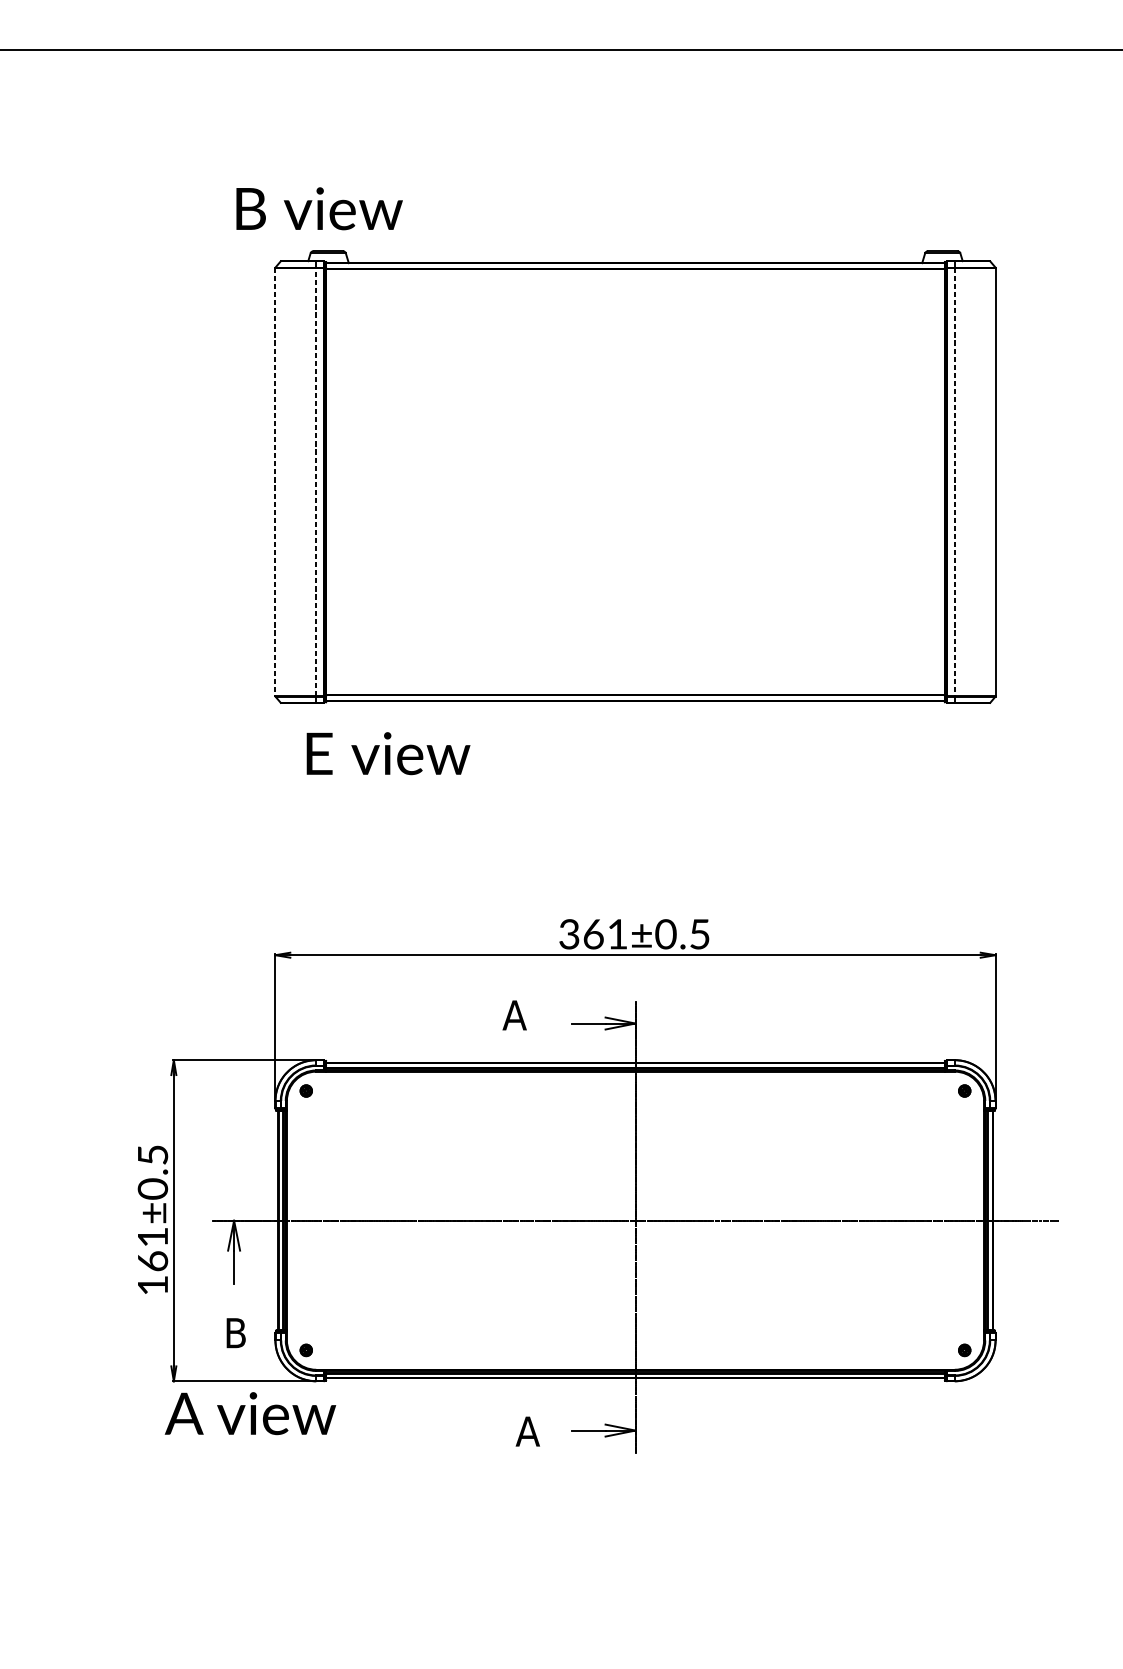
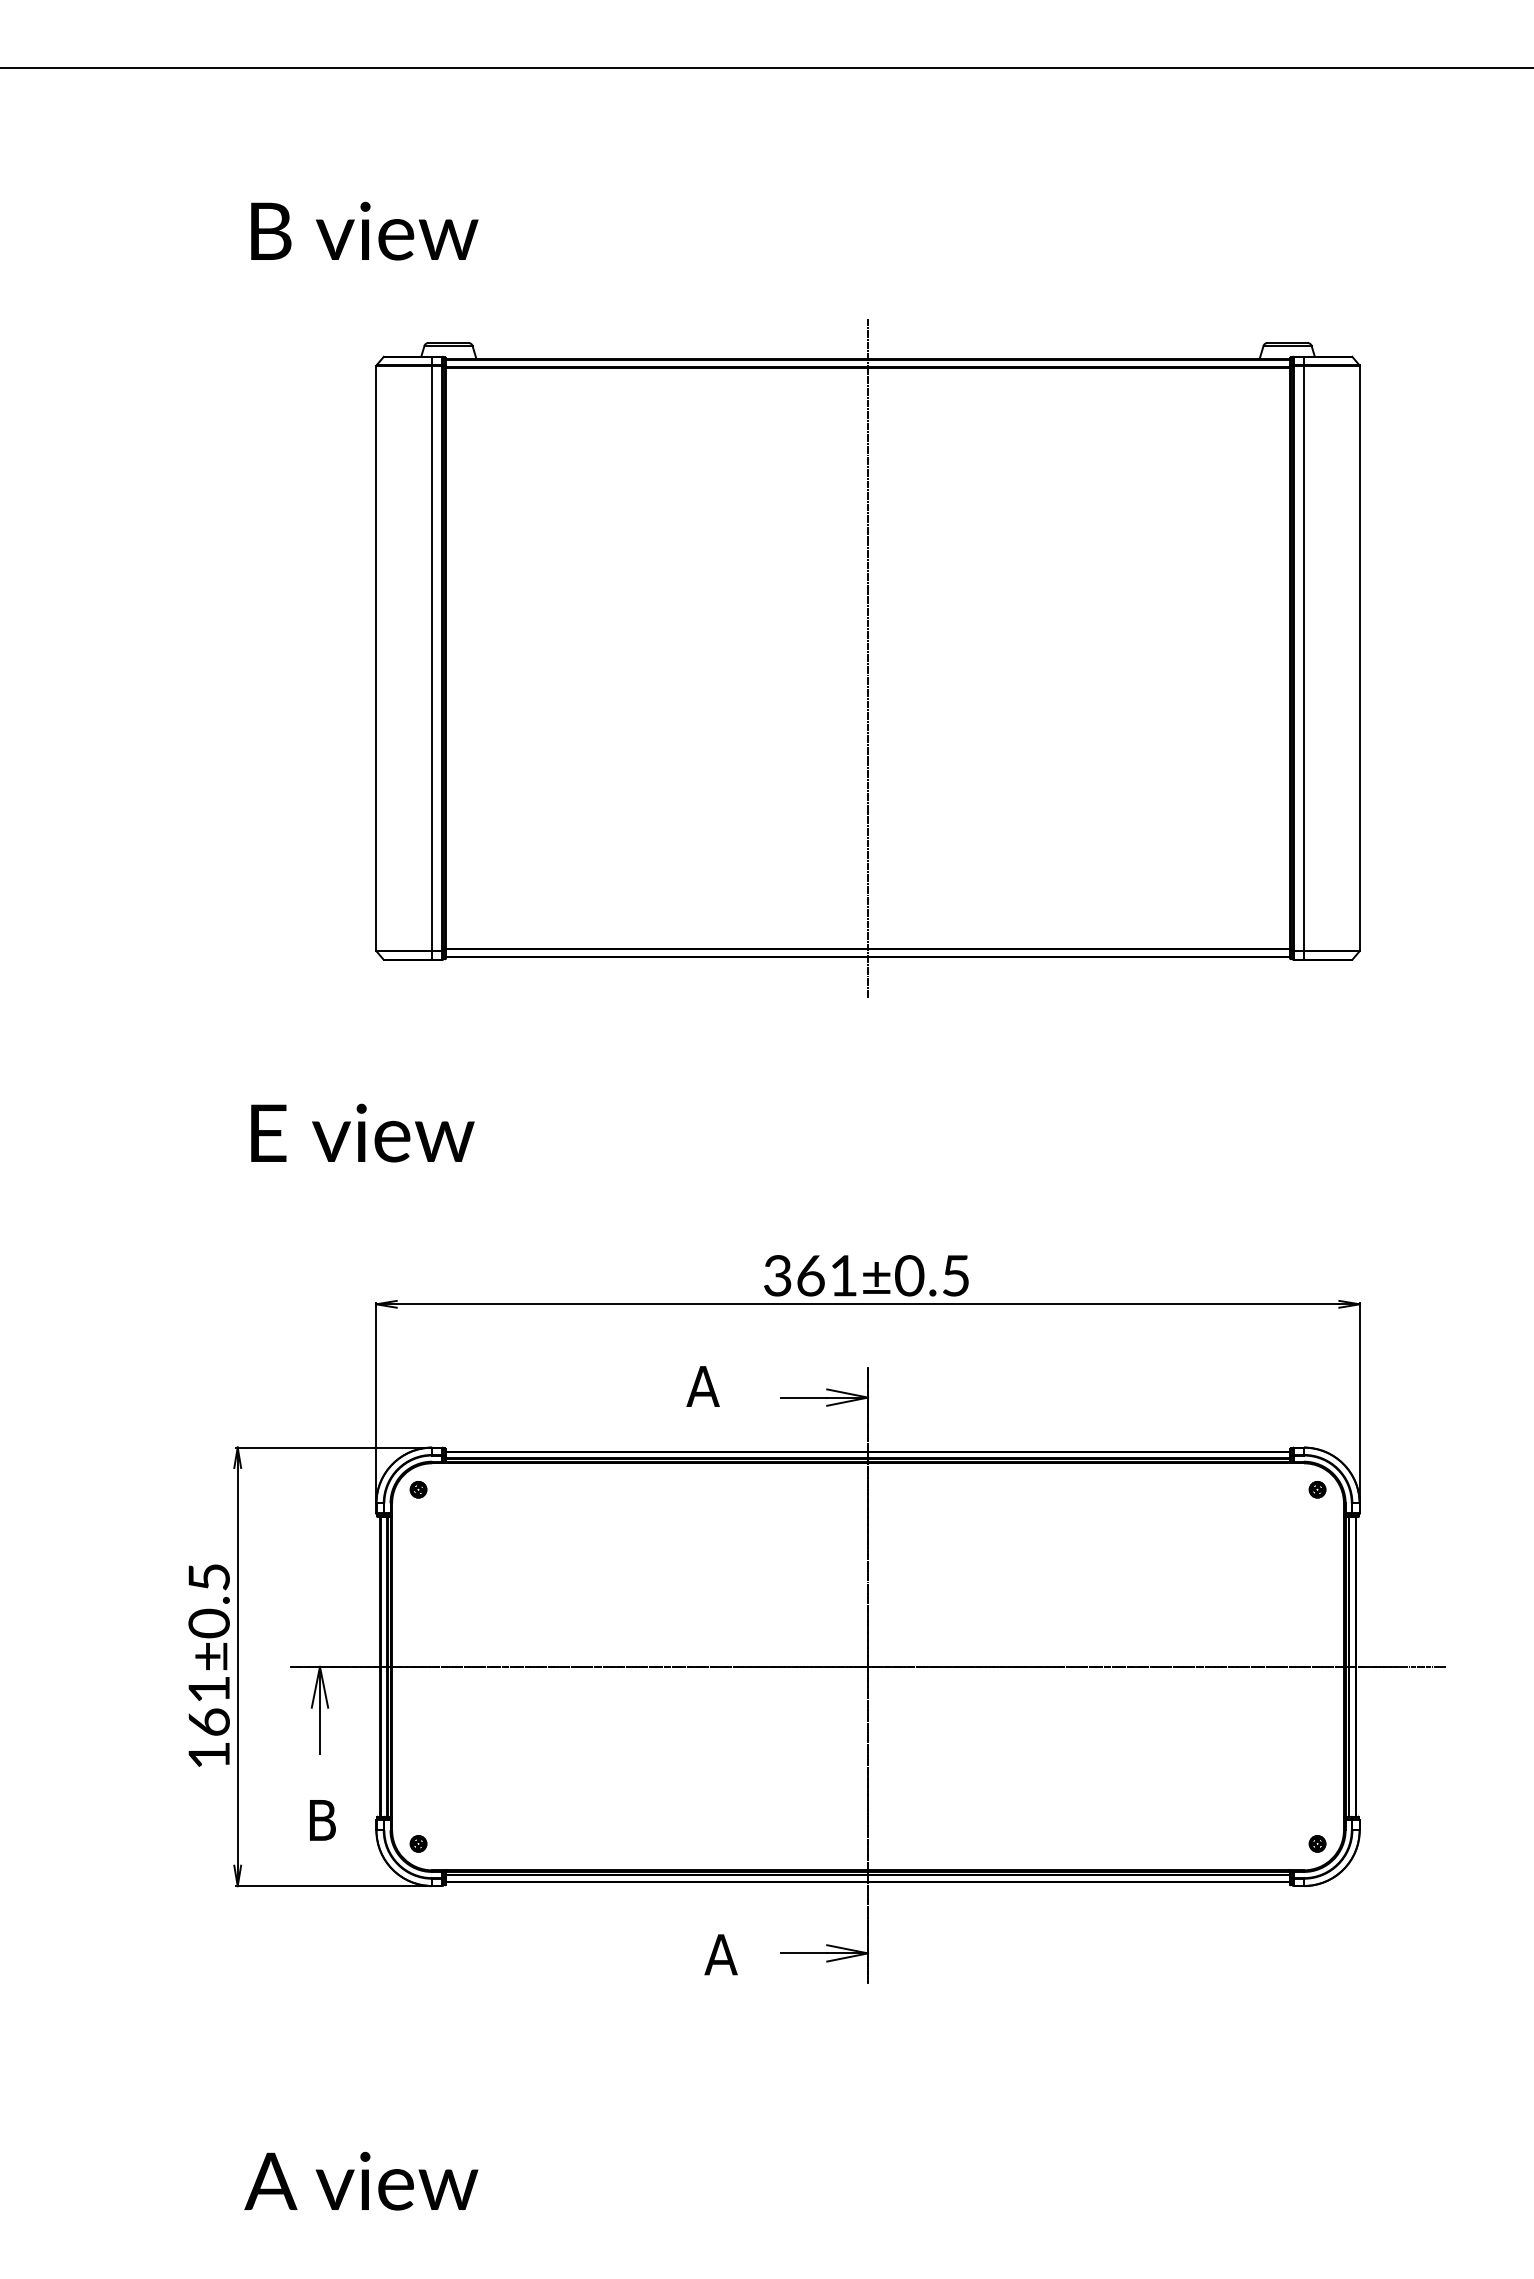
text: (319, 208) -> (364, 230), moved
line: (316, 481) -> (432, 657), dashed -> solid
line: (275, 482) -> (376, 658), dashed -> solid
line: (635, 482) -> (868, 658), added
line: (954, 482) -> (1303, 658), dashed -> solid
text: (388, 753) -> (362, 1132), moved
text: (250, 1413) -> (361, 2180), moved

